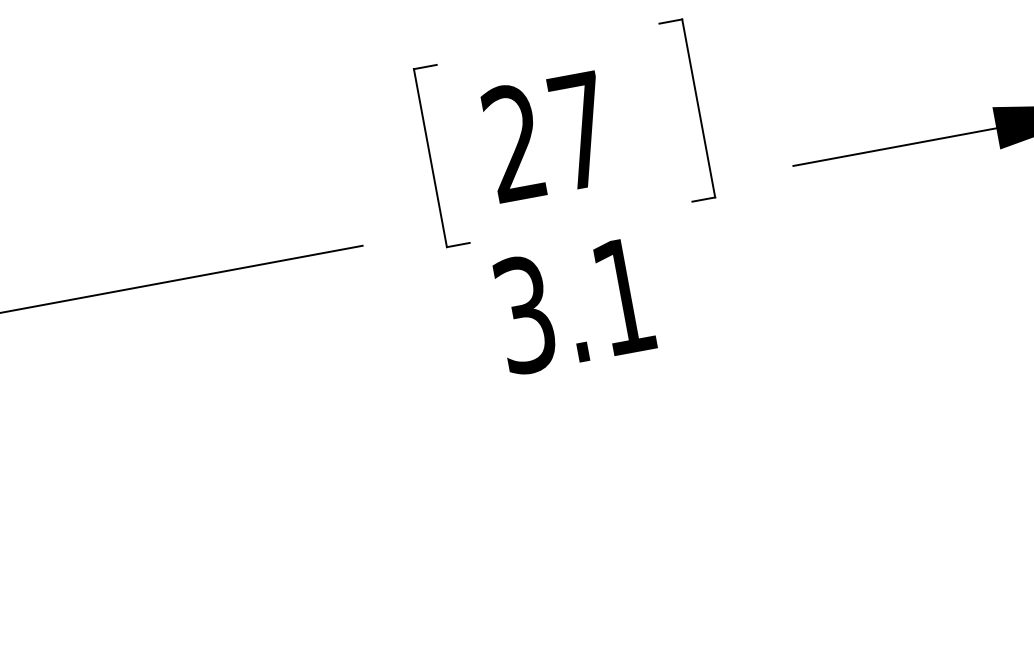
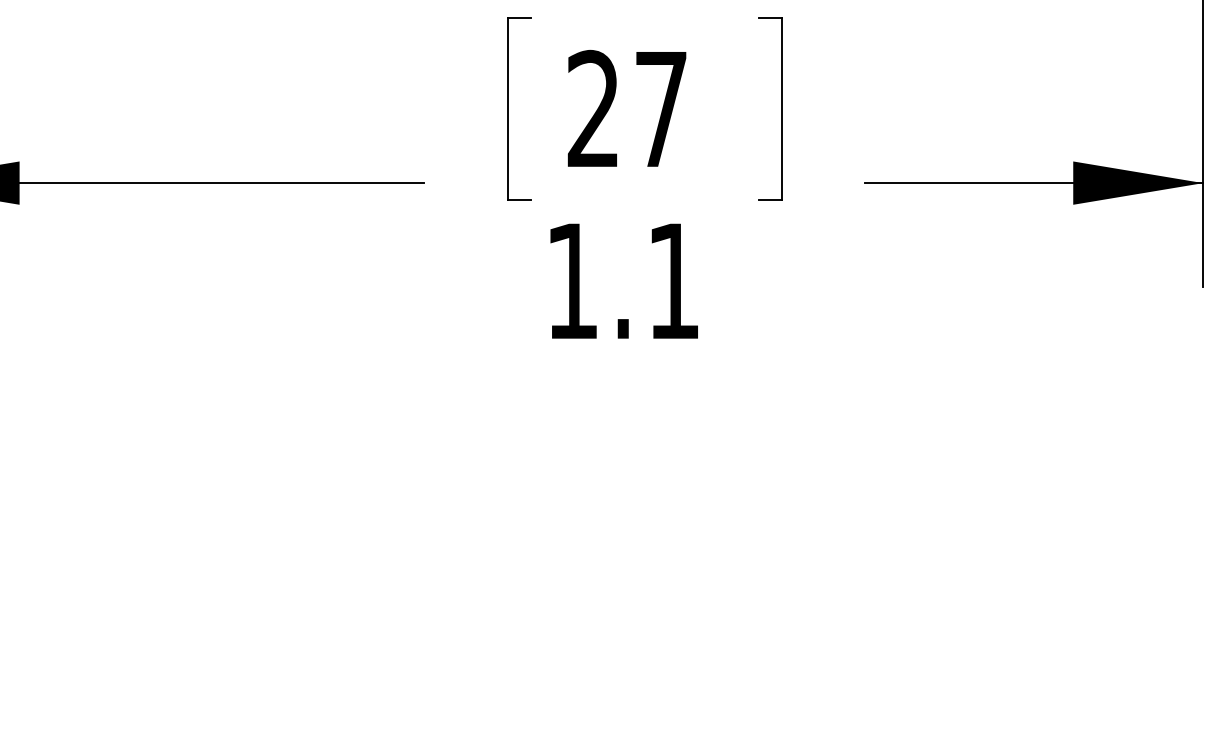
text: (524, 314) -> (572, 280), 3.1 -> 1.1

